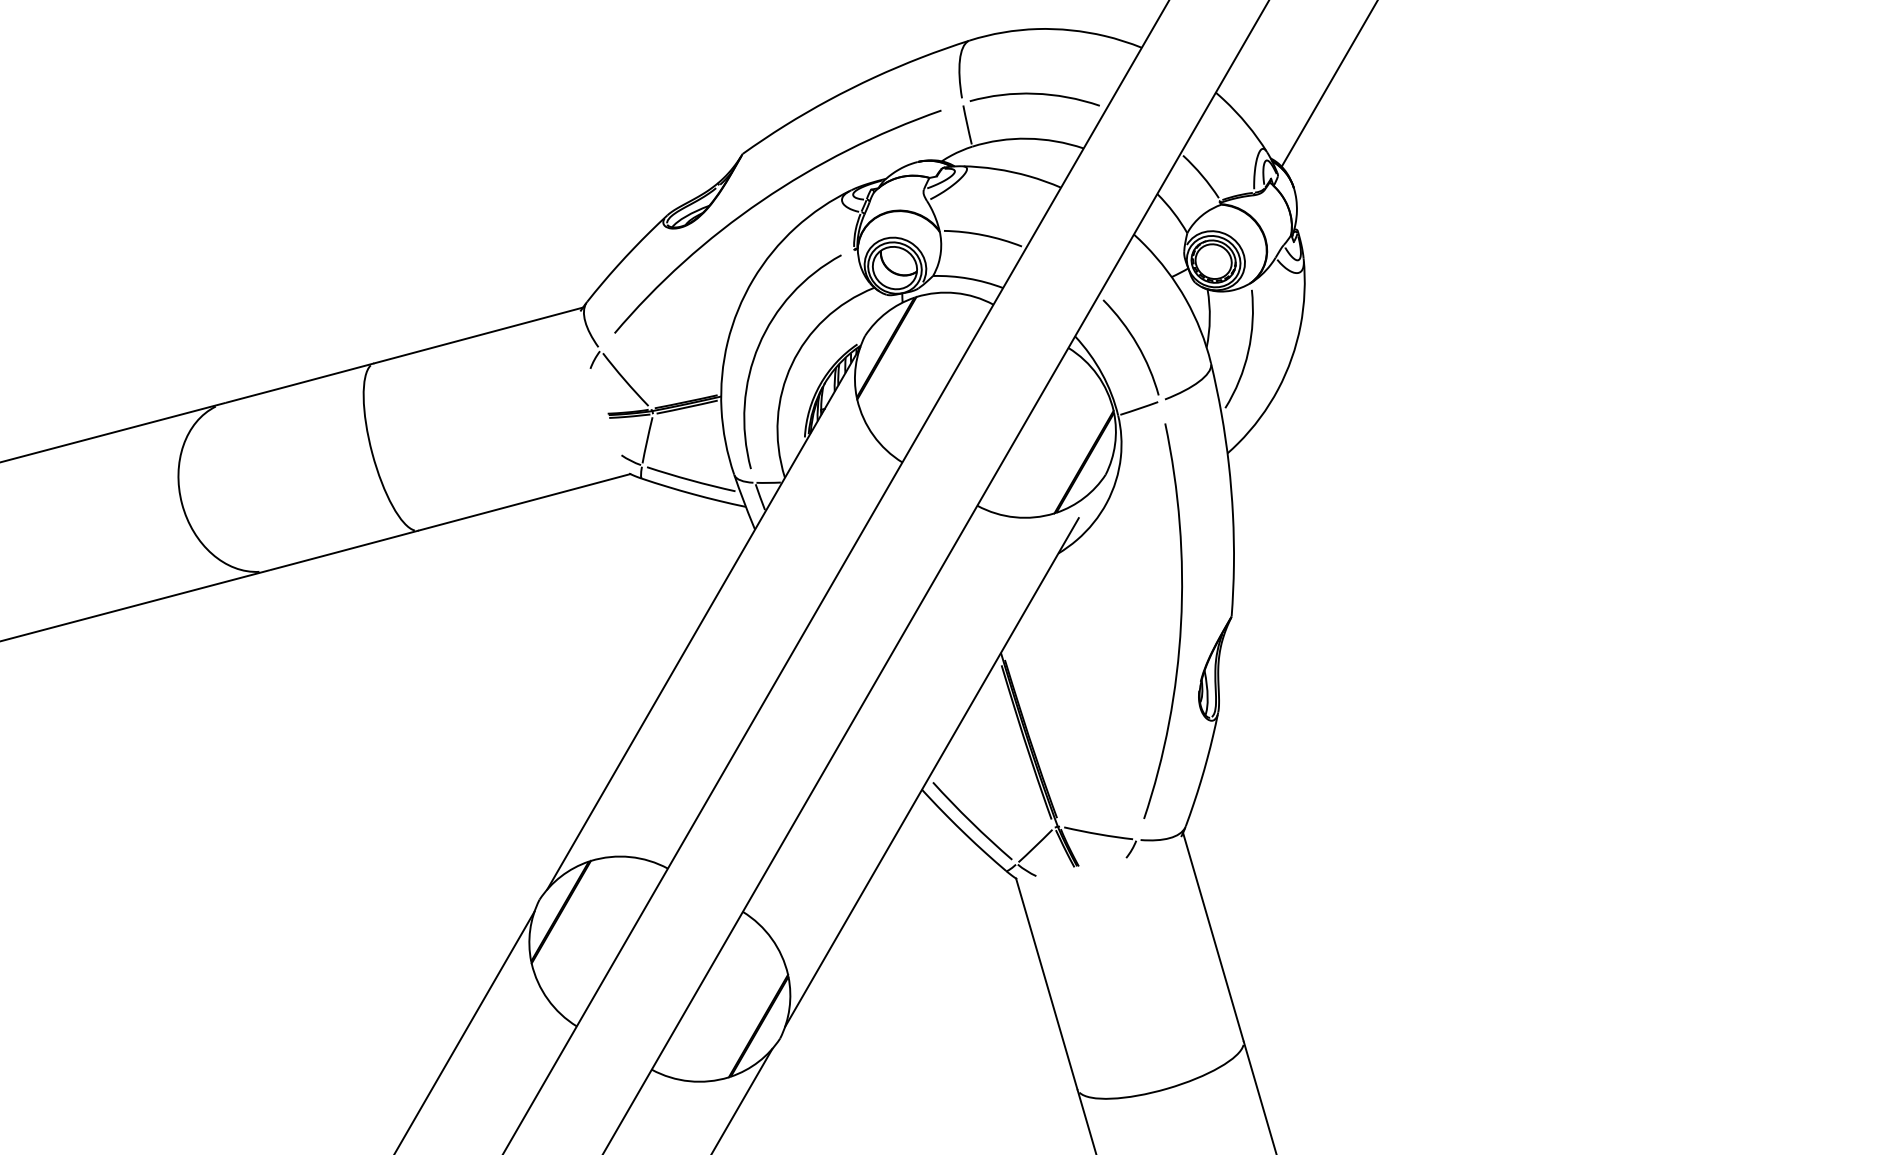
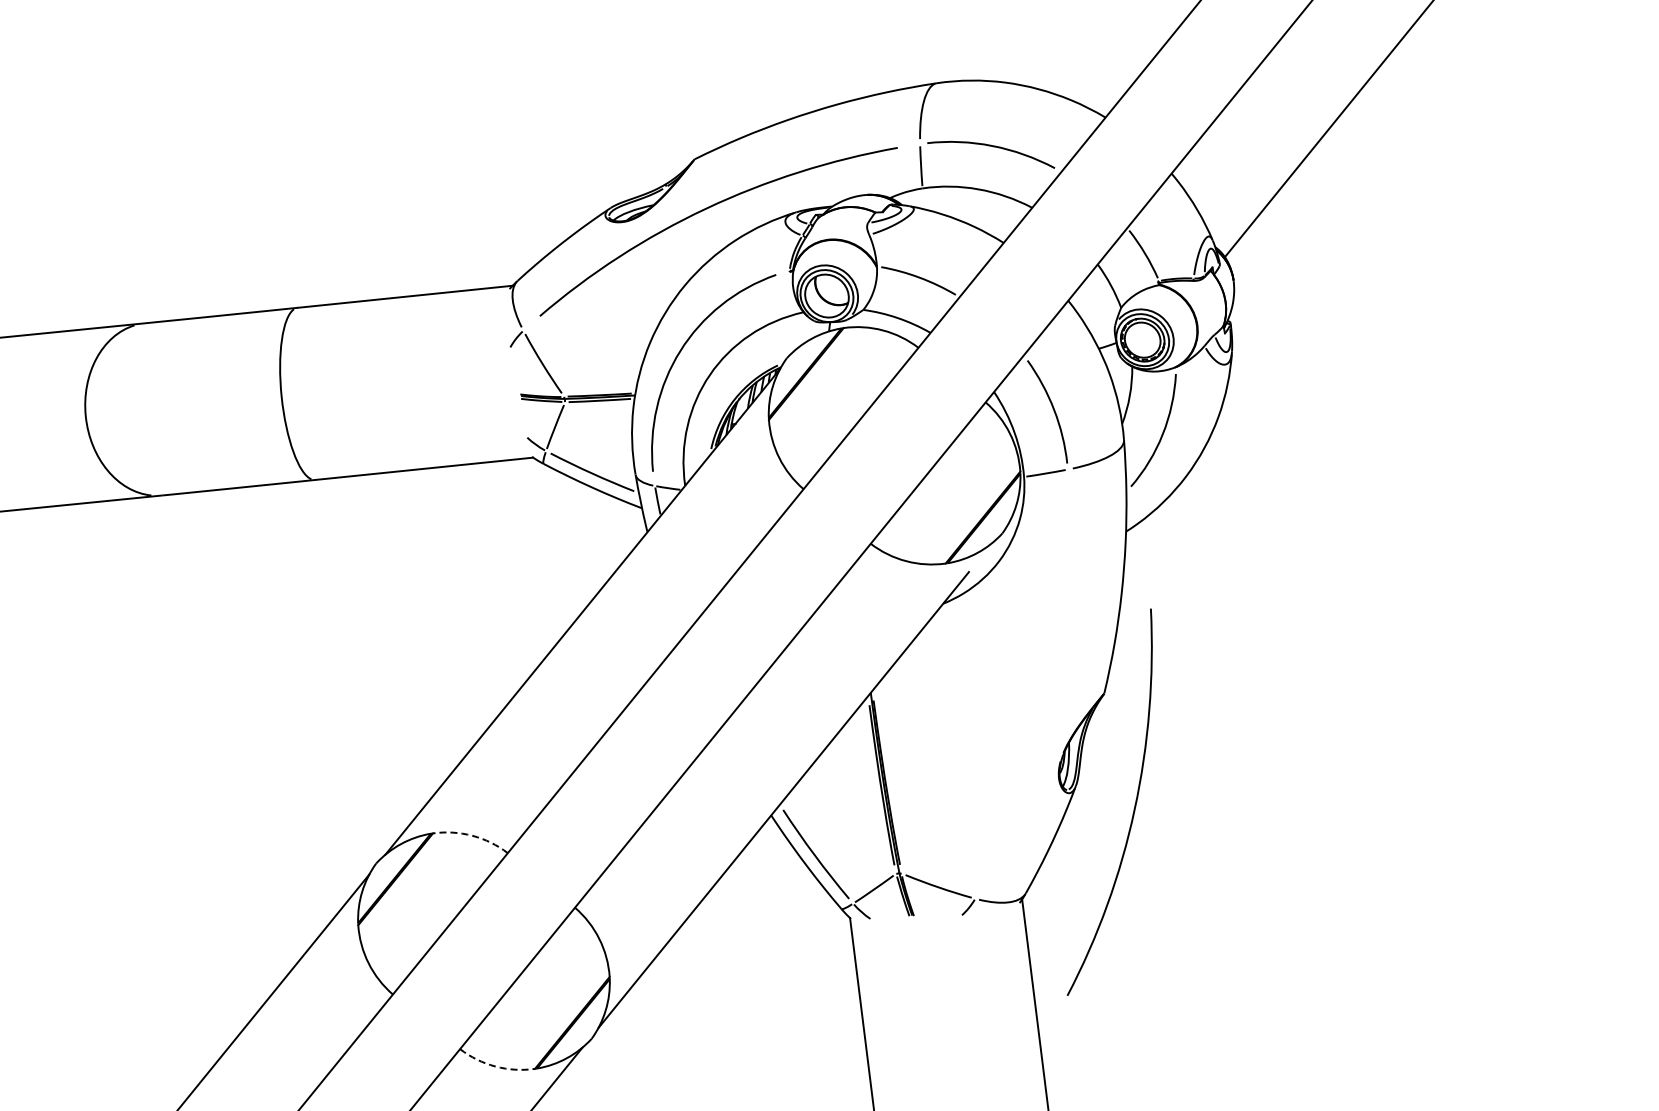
curve: (1180, 620) -> (1134, 805), moved
arc: (630, 857) -> (472, 836), solid -> dashed
arc: (689, 1081) -> (495, 1066), solid -> dashed

